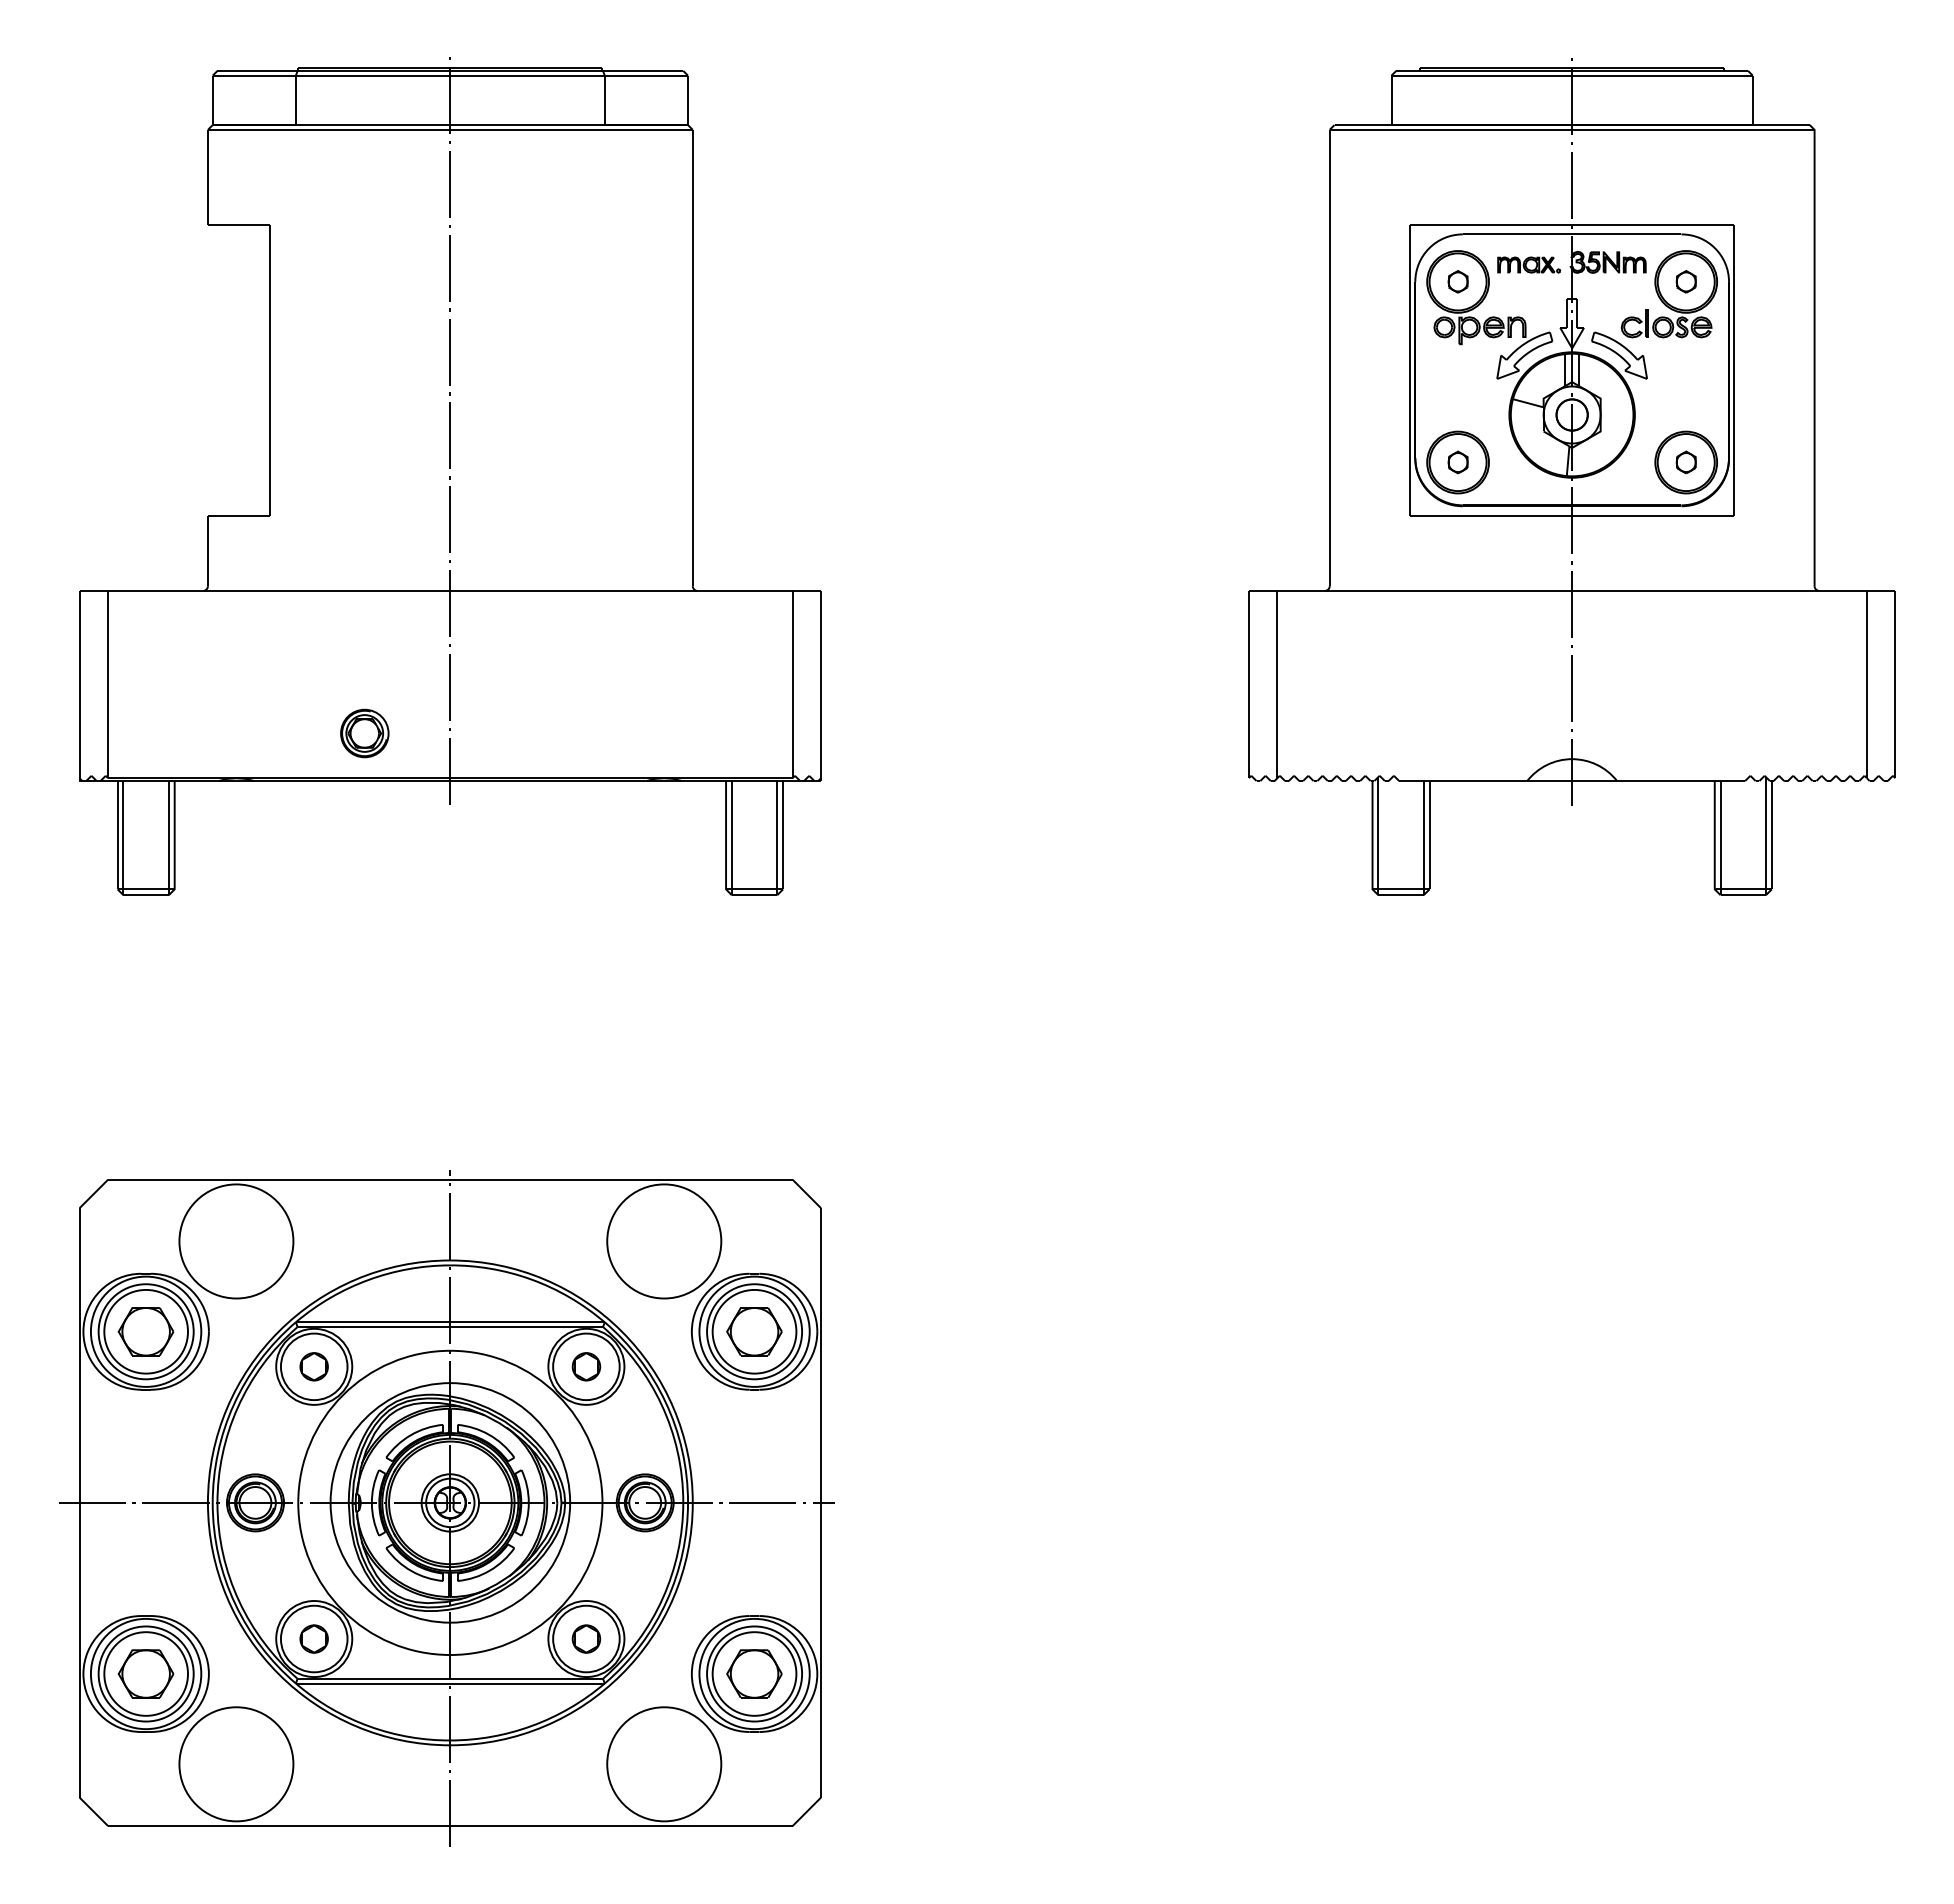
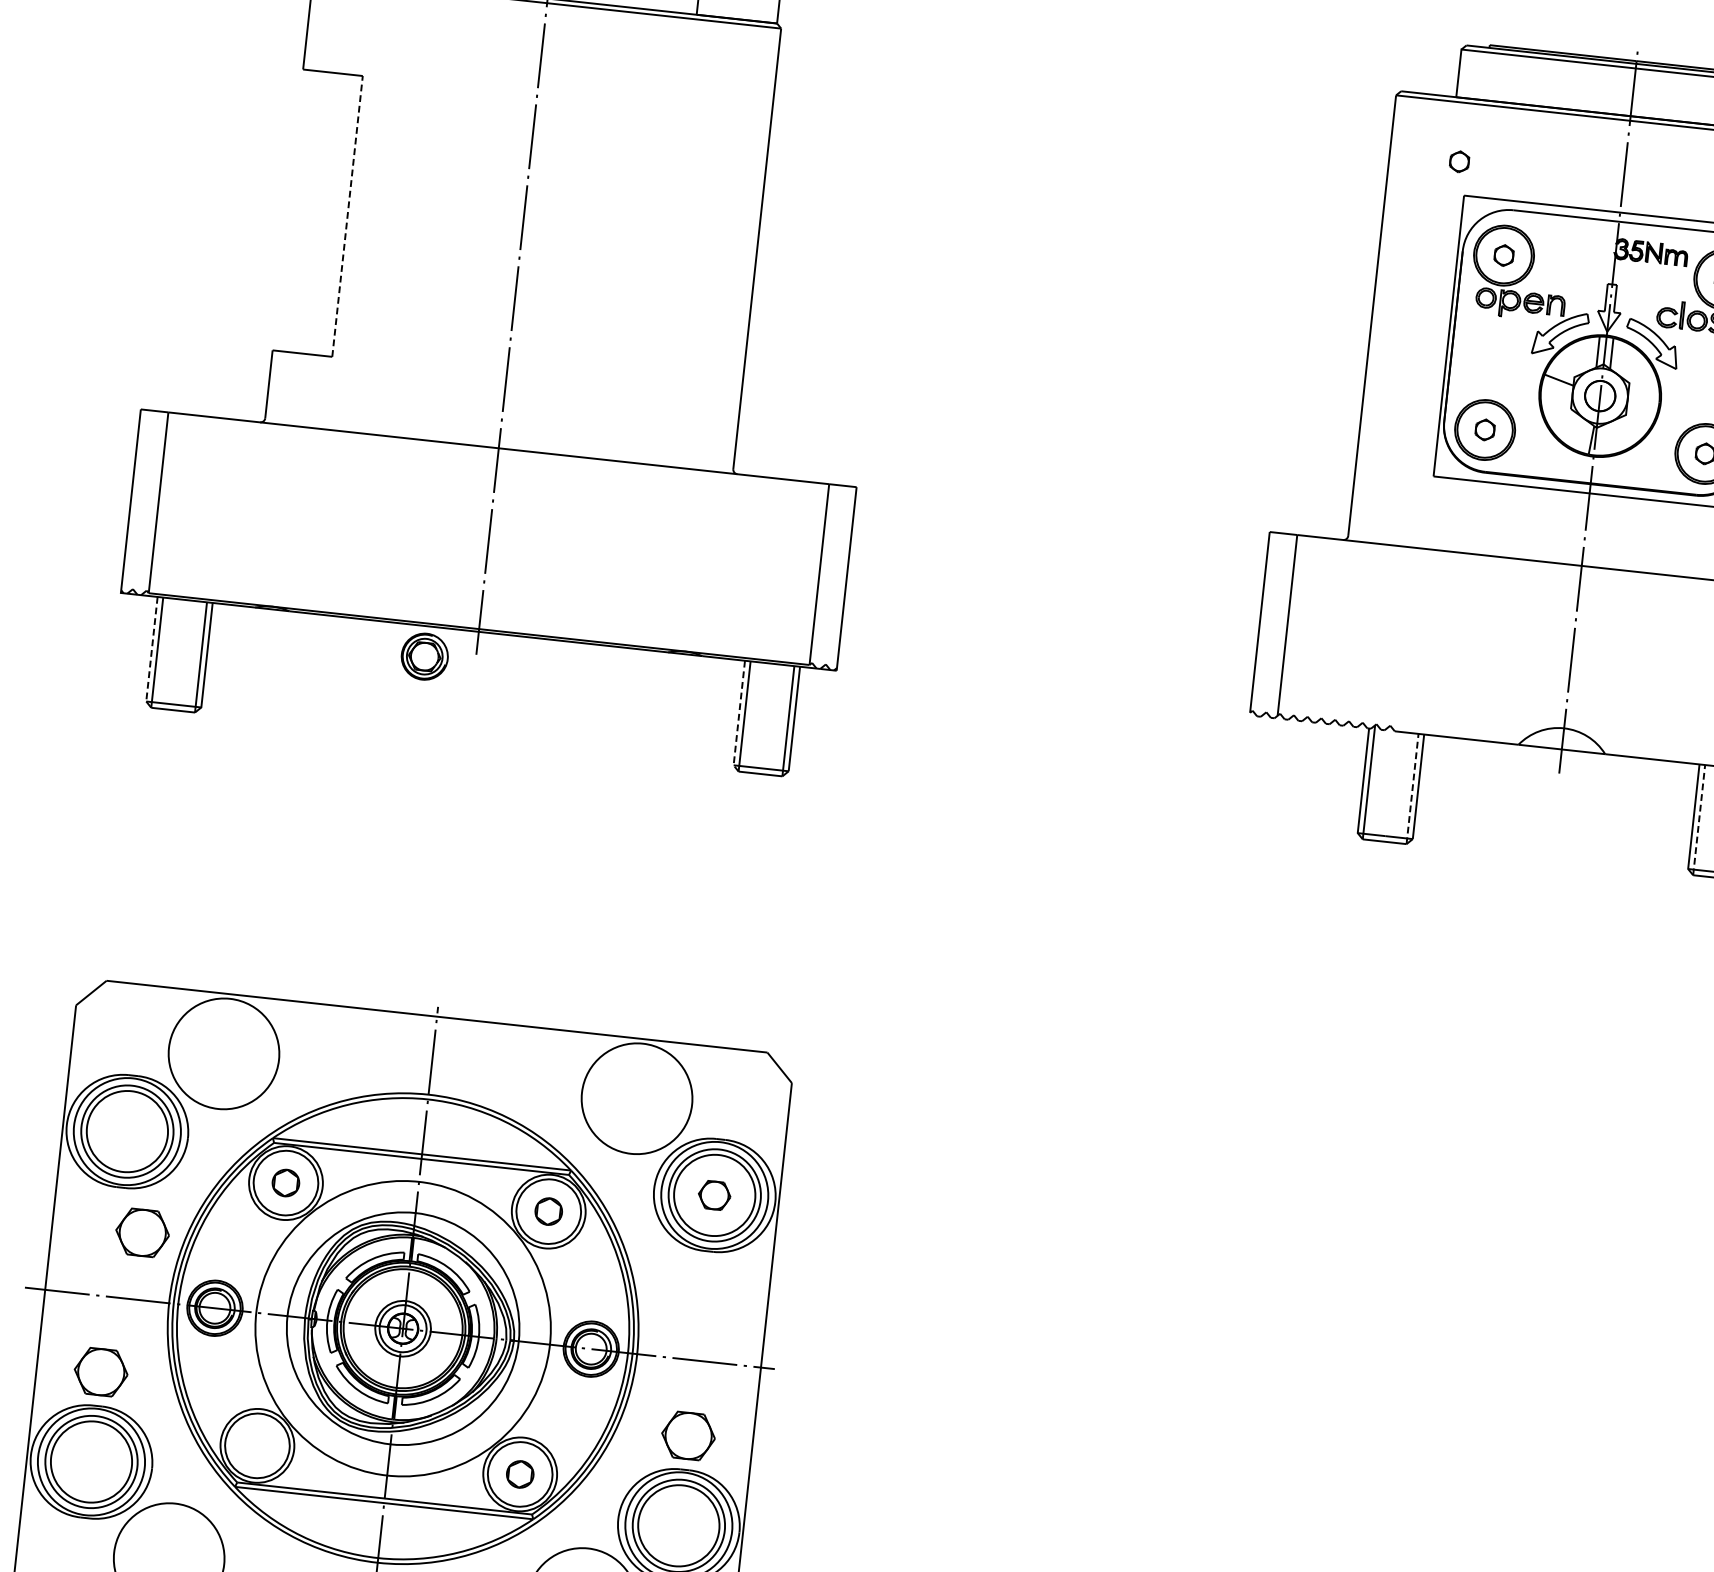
part: (1401, 190) -> (1459, 161), added
part: (1528, 264) -> (1573, 246), removed
line: (269, 369) -> (347, 215), solid -> dashed
part: (364, 733) -> (424, 656), moved
line: (117, 835) -> (151, 649), solid -> dashed
line: (1423, 837) -> (1412, 788), solid -> dashed
line: (1720, 837) -> (1699, 819), solid -> dashed
line: (726, 840) -> (739, 718), solid -> dashed
part: (145, 1331) -> (142, 1232), moved
part: (754, 1331) -> (714, 1195), size x0.6
part: (313, 1638) -> (256, 1445), removed
part: (145, 1673) -> (100, 1371), moved
part: (754, 1673) -> (688, 1435), moved

